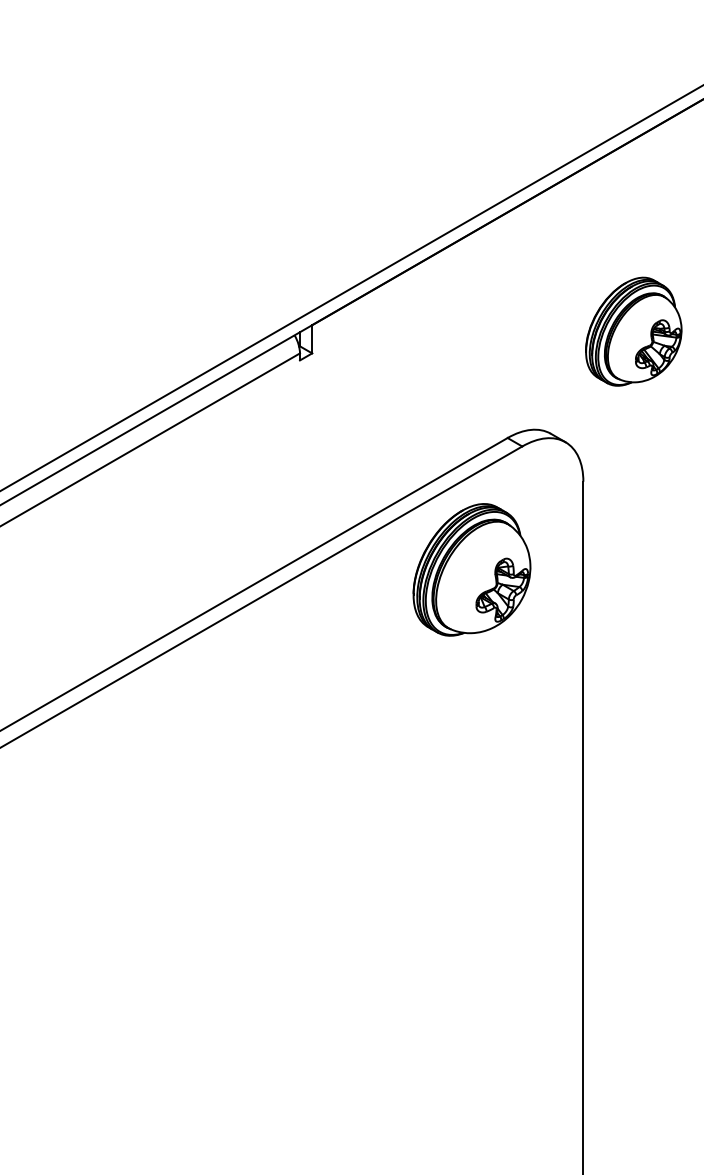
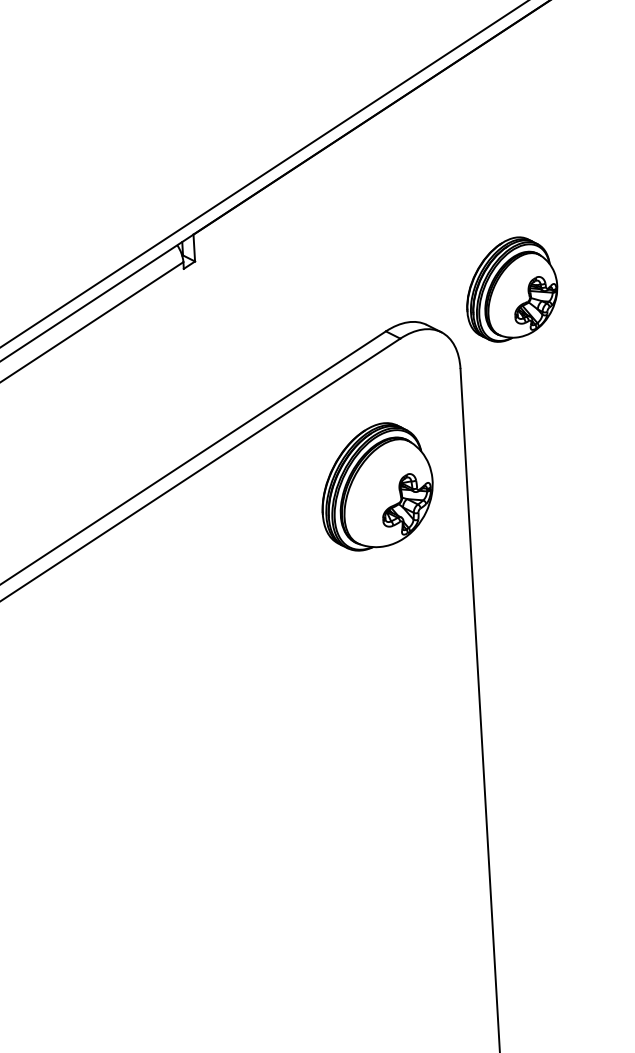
part: (633, 331) -> (511, 289), moved
part: (471, 569) -> (376, 486), moved

